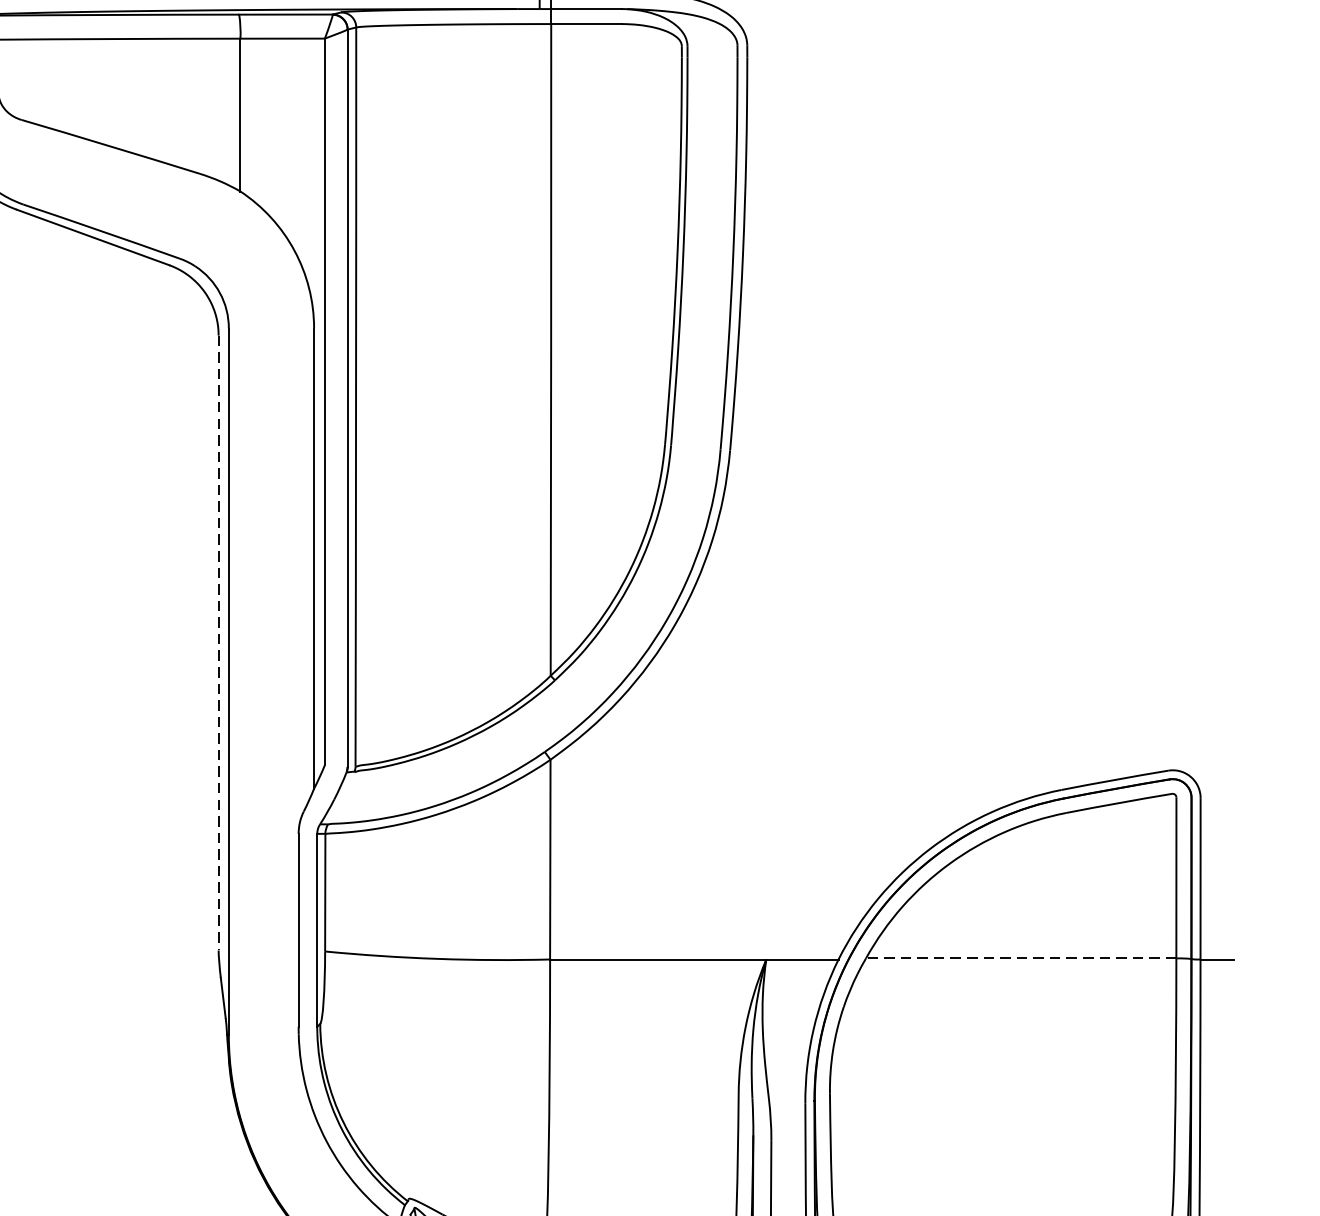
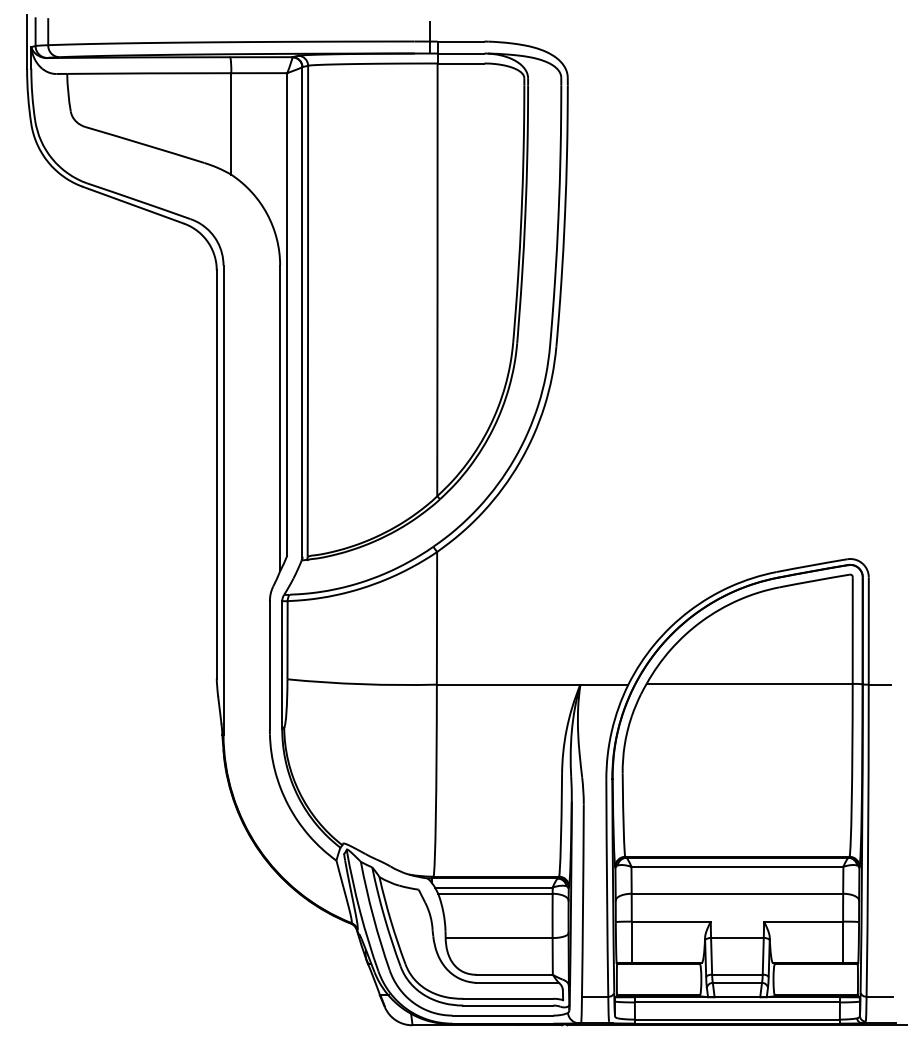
line: (218, 644) -> (216, 475), dashed -> solid
line: (1020, 957) -> (749, 683), dashed -> solid

